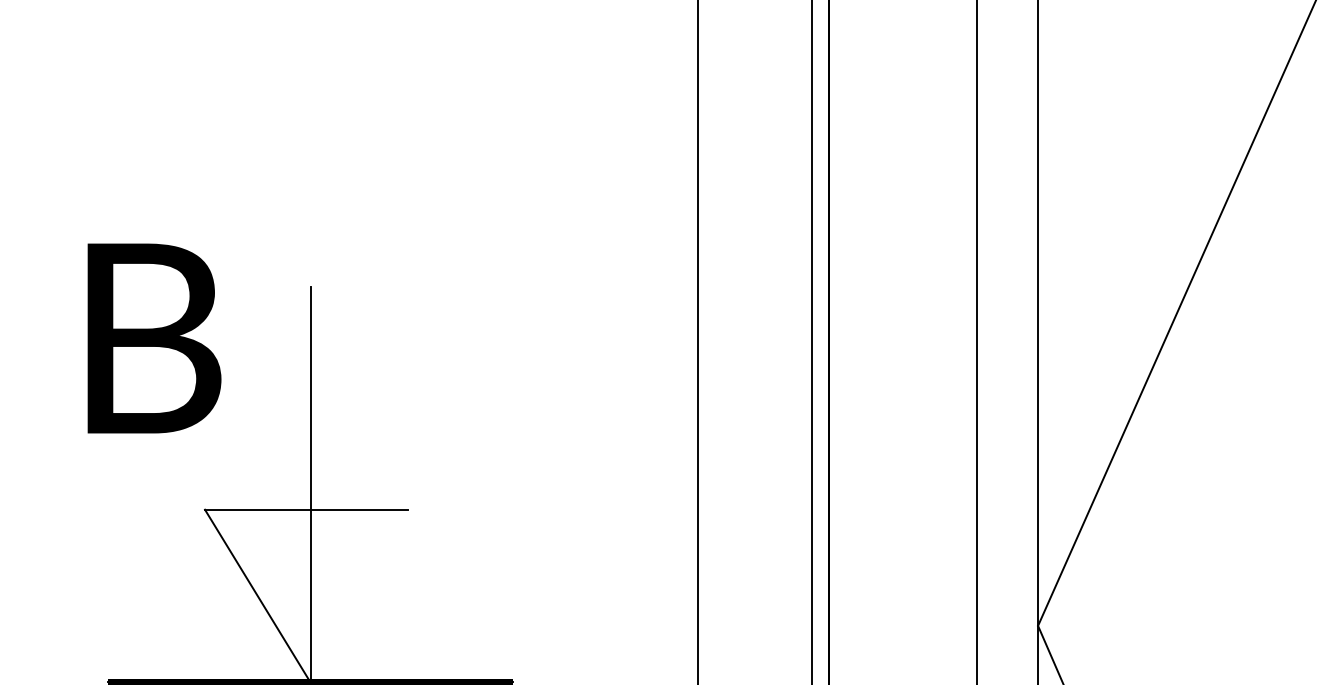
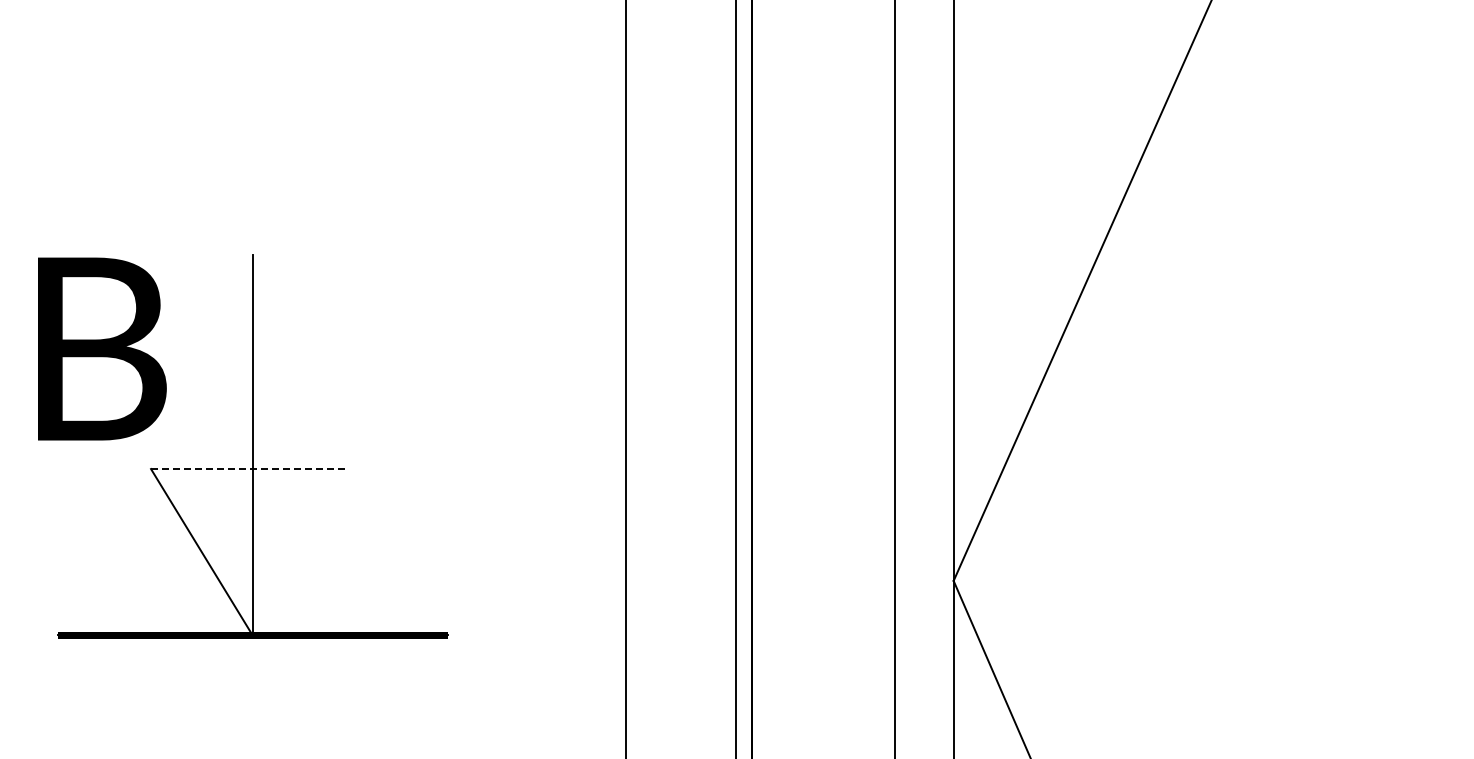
text: (154, 337) -> (102, 348), moved
line: (306, 510) -> (248, 469), solid -> dashed

